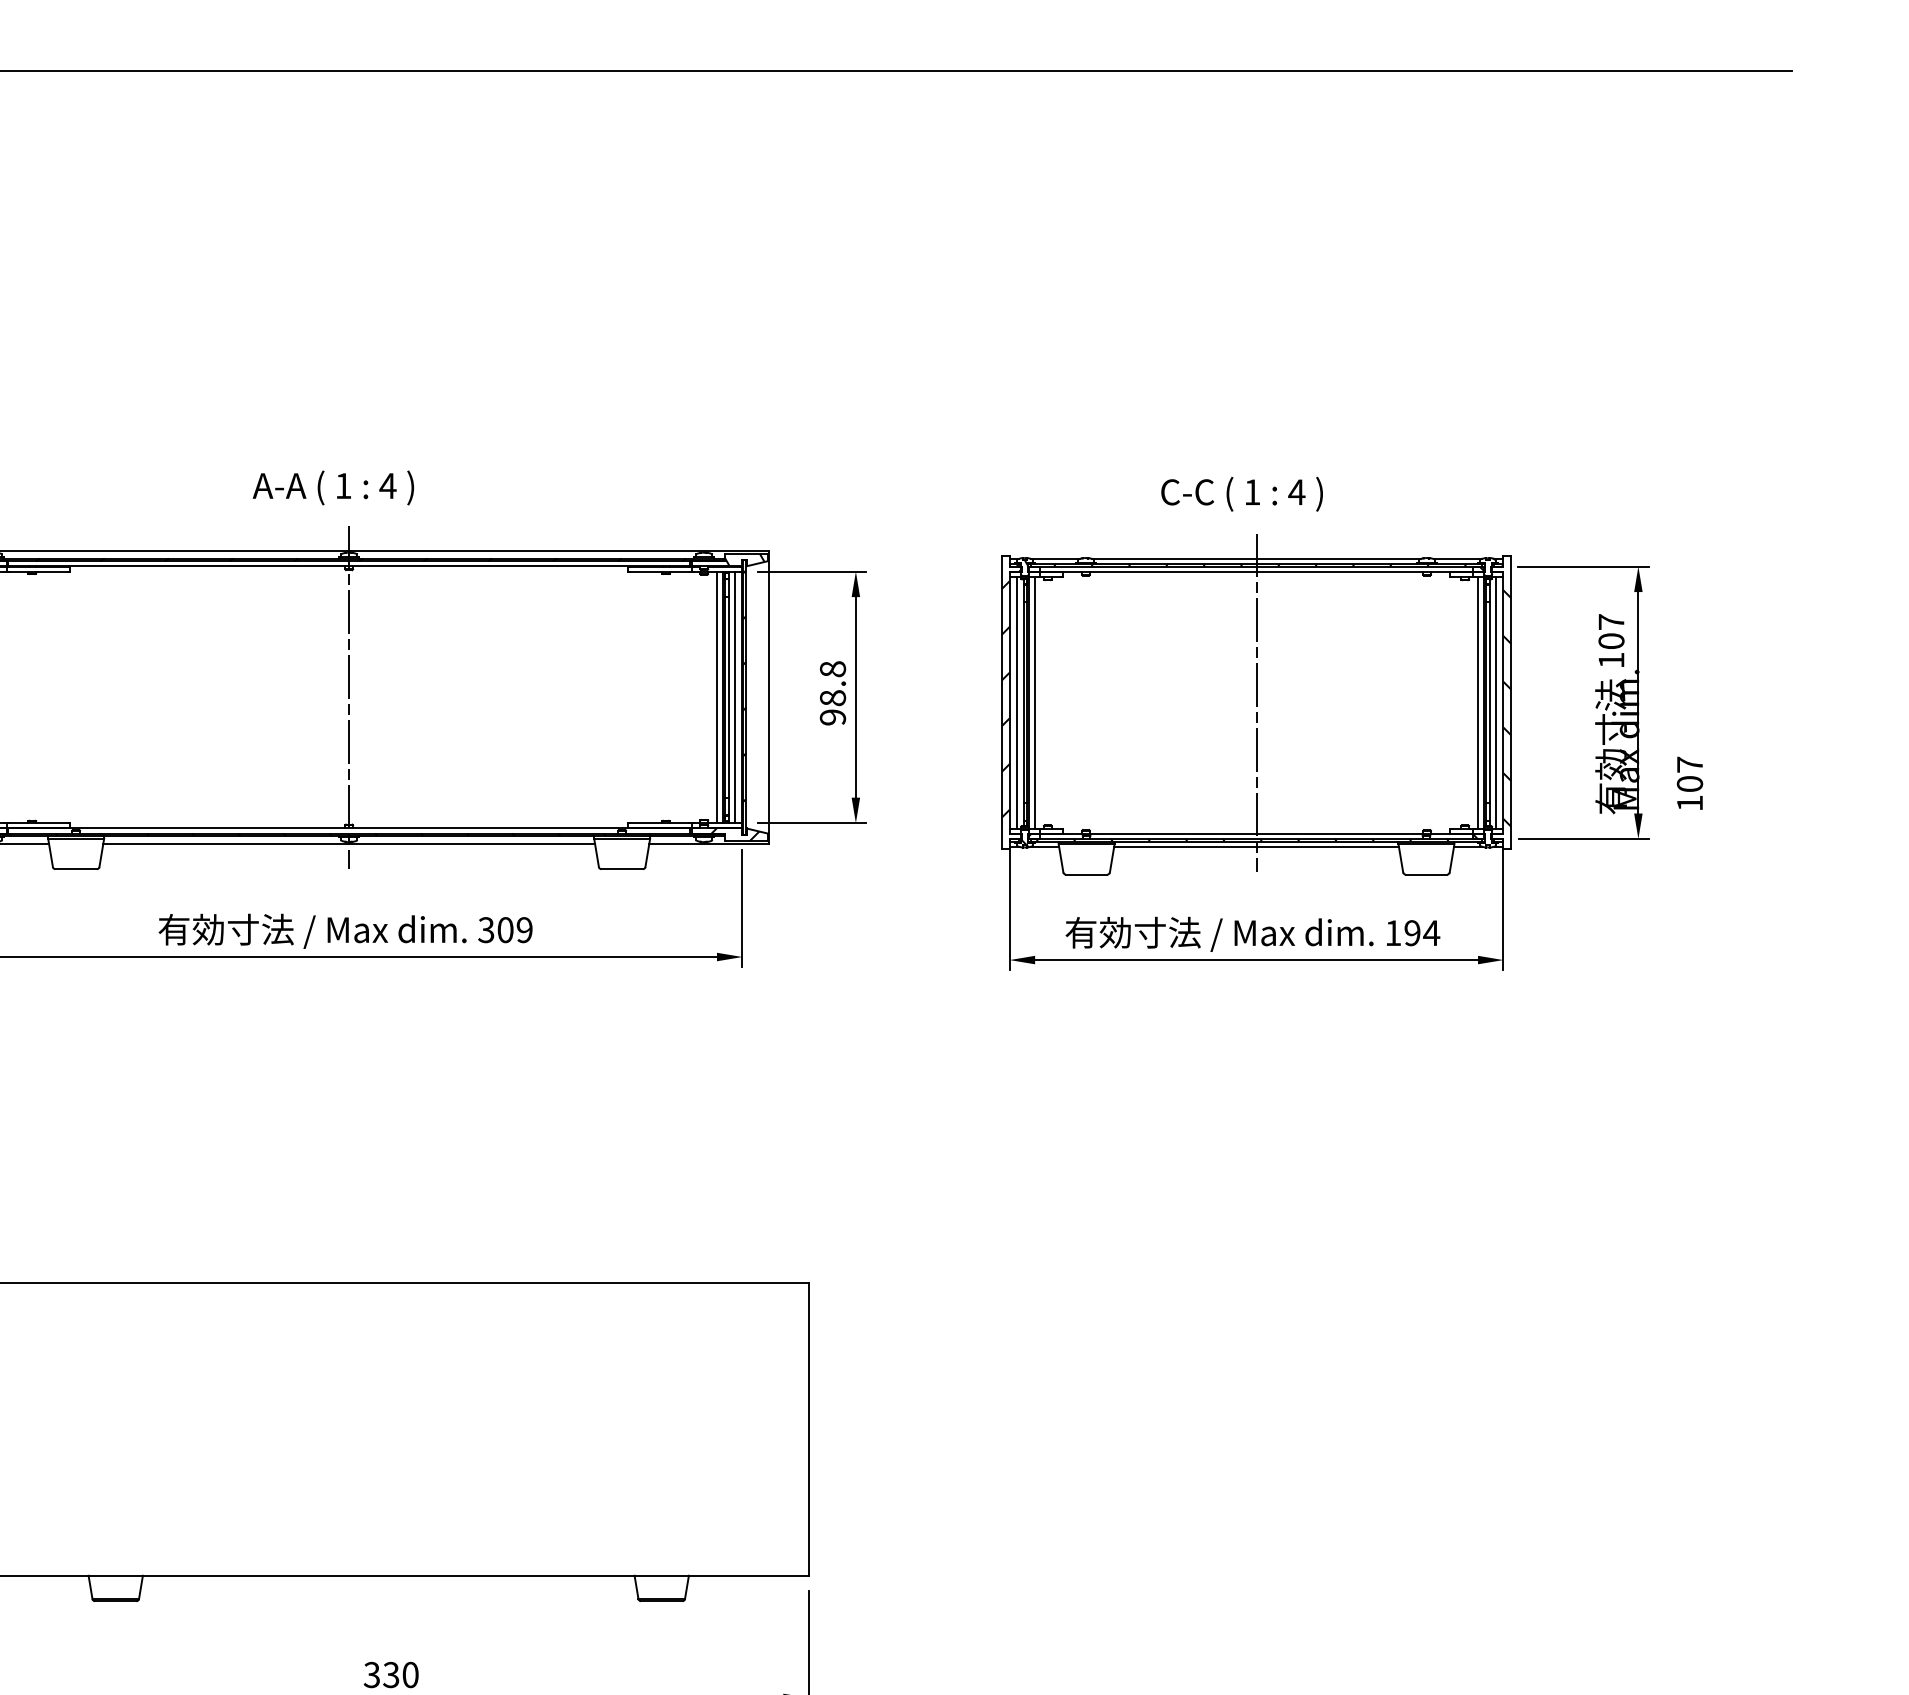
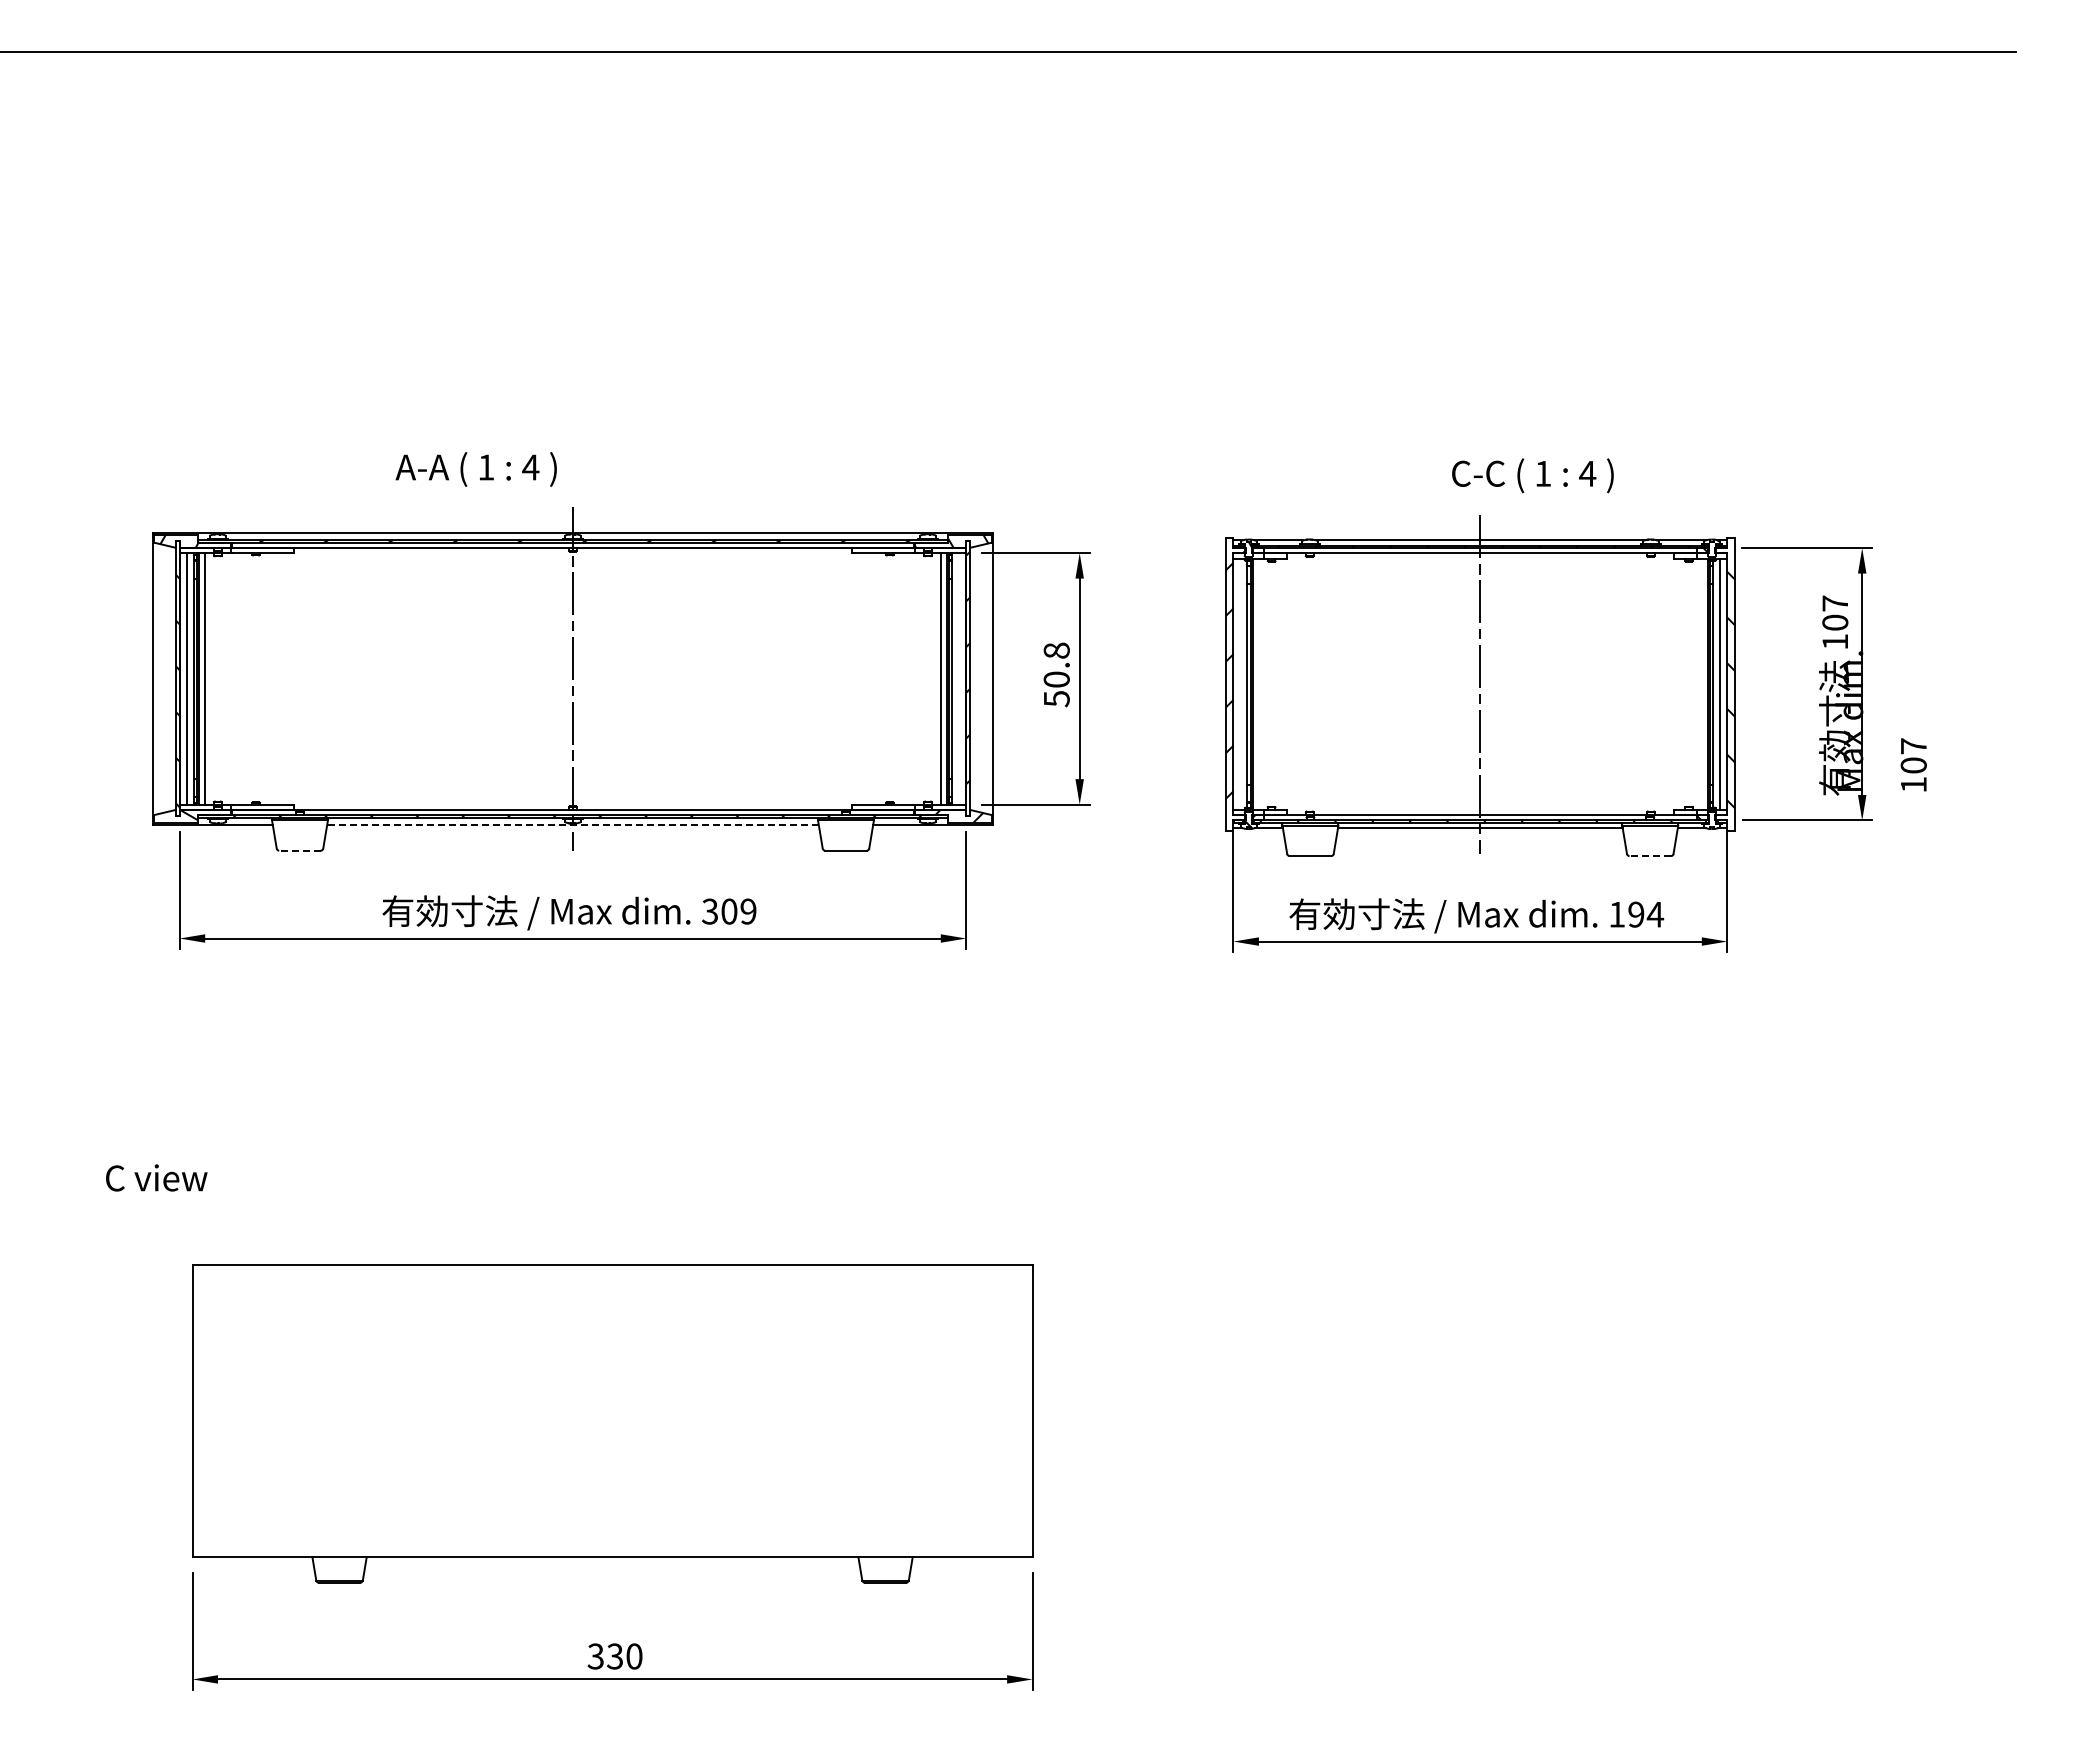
text: (332, 488) -> (475, 469), moved
text: (1241, 494) -> (1532, 475), moved
line: (734, 697) -> (958, 678), removed
line: (1017, 703) -> (1241, 684), removed
line: (1034, 703) -> (1258, 684), removed
line: (1477, 703) -> (1701, 684), removed
text: (832, 708) -> (1056, 689), 98.8 -> 50.8
line: (348, 844) -> (572, 825), solid -> dashed
line: (76, 869) -> (300, 850), solid -> dashed
line: (1426, 875) -> (1650, 856), solid -> dashed

